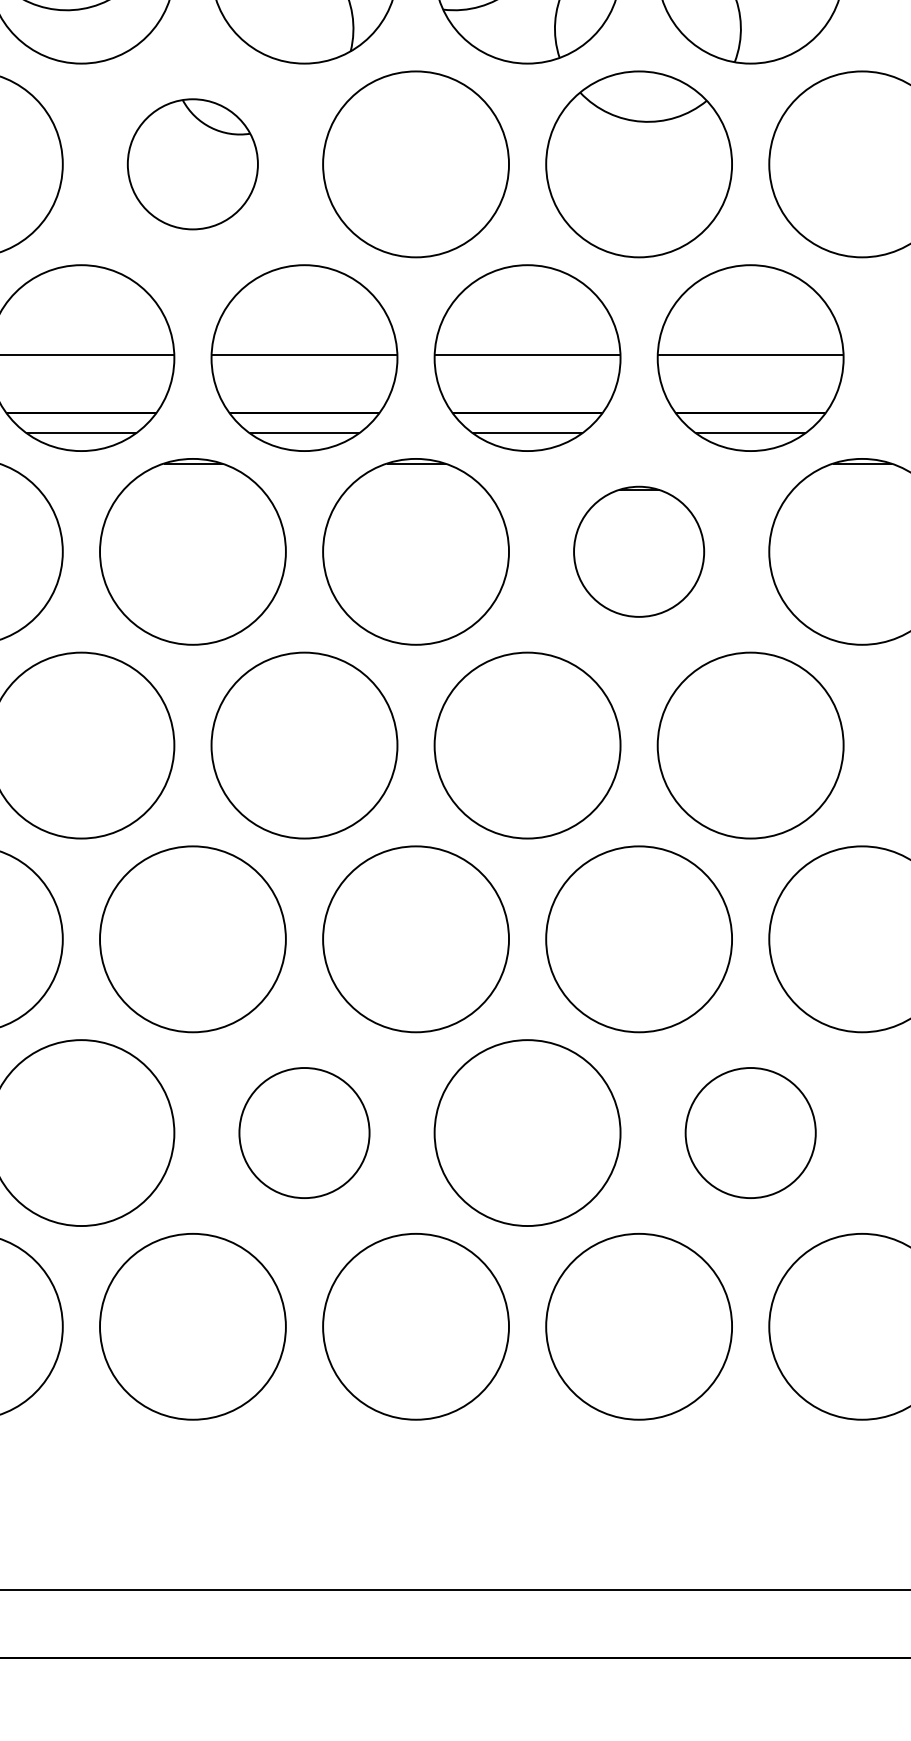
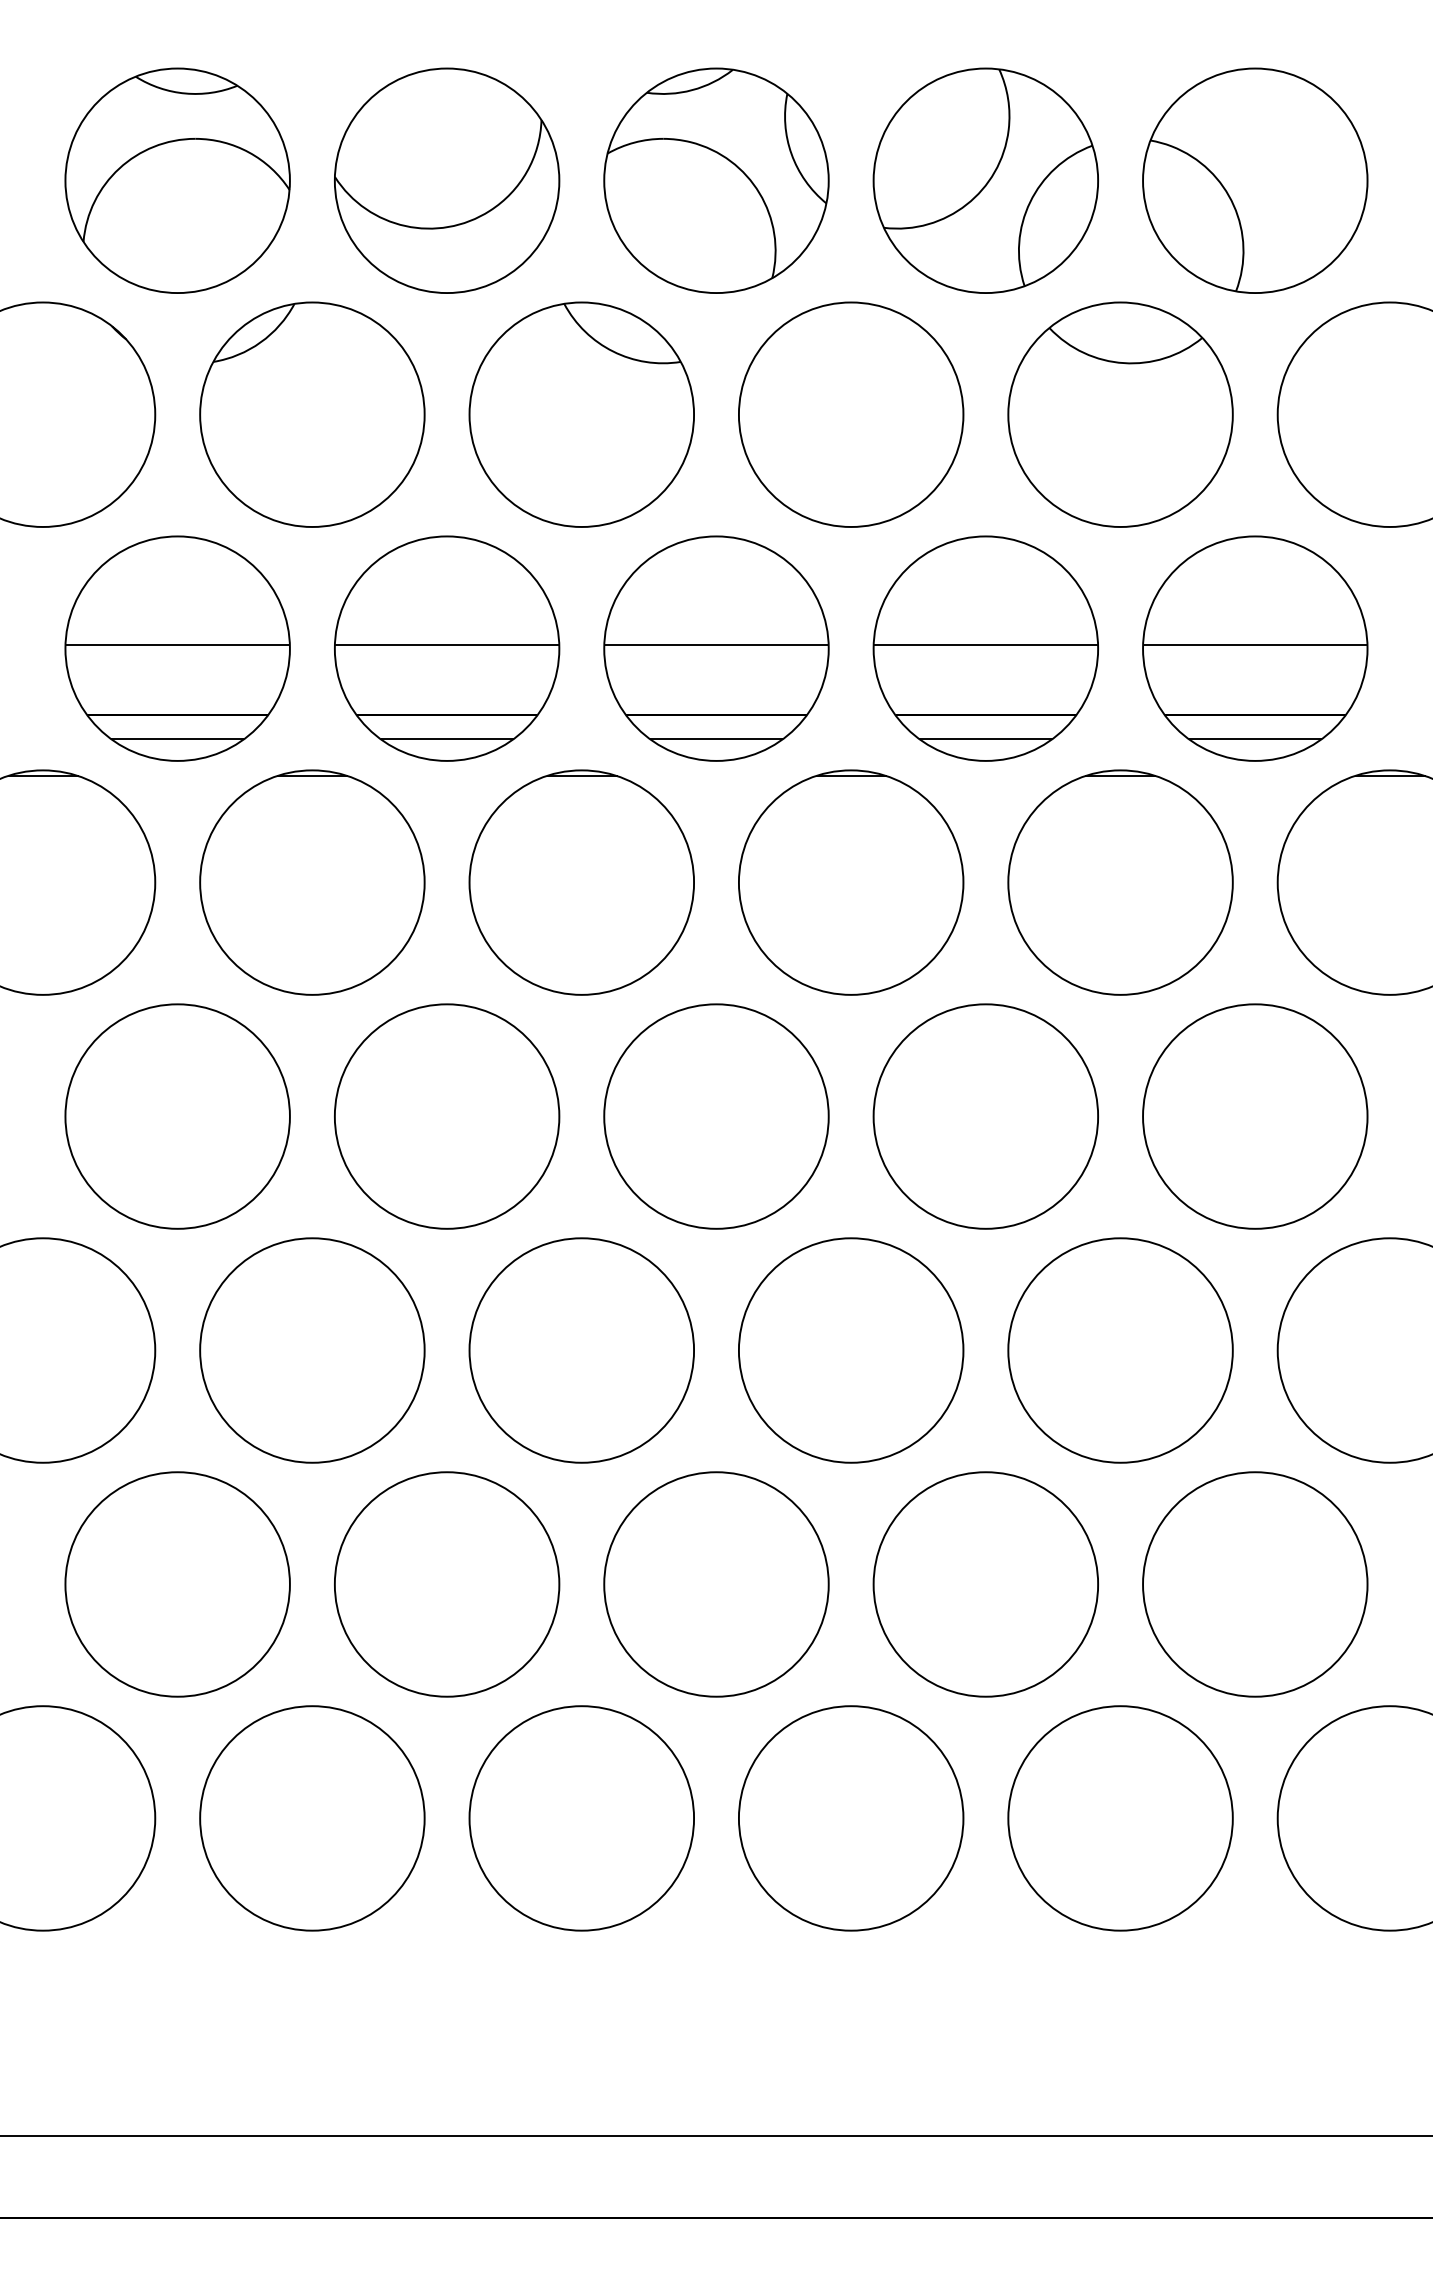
part: (192, 164) -> (581, 414), size x1.43
part: (639, 551) -> (1120, 882), size x1.43
part: (304, 1133) -> (716, 1584), size x1.43
part: (750, 1133) -> (1255, 1584), size x1.43

